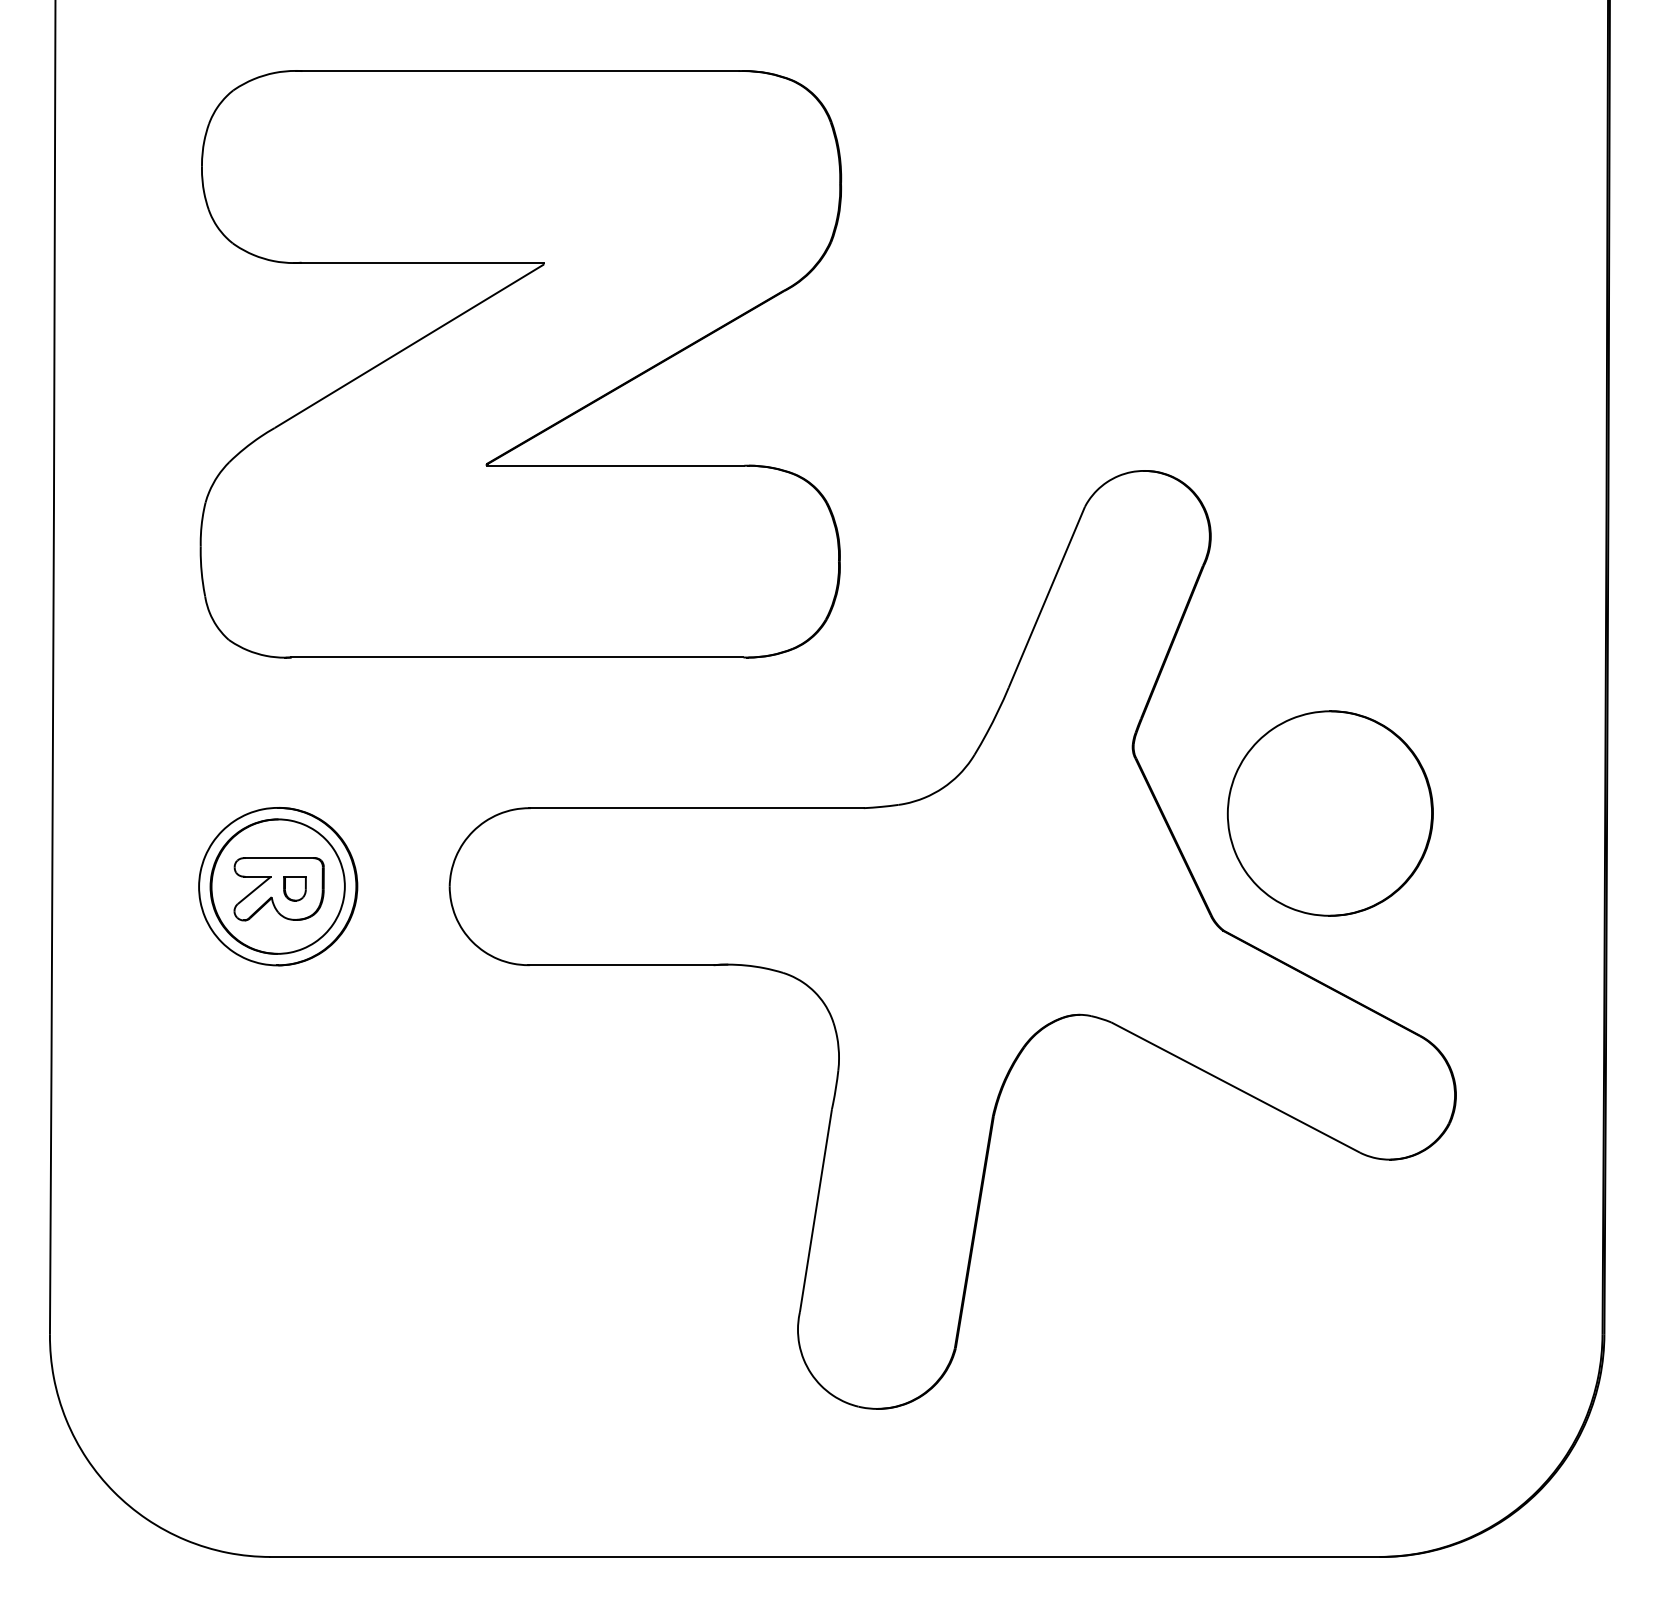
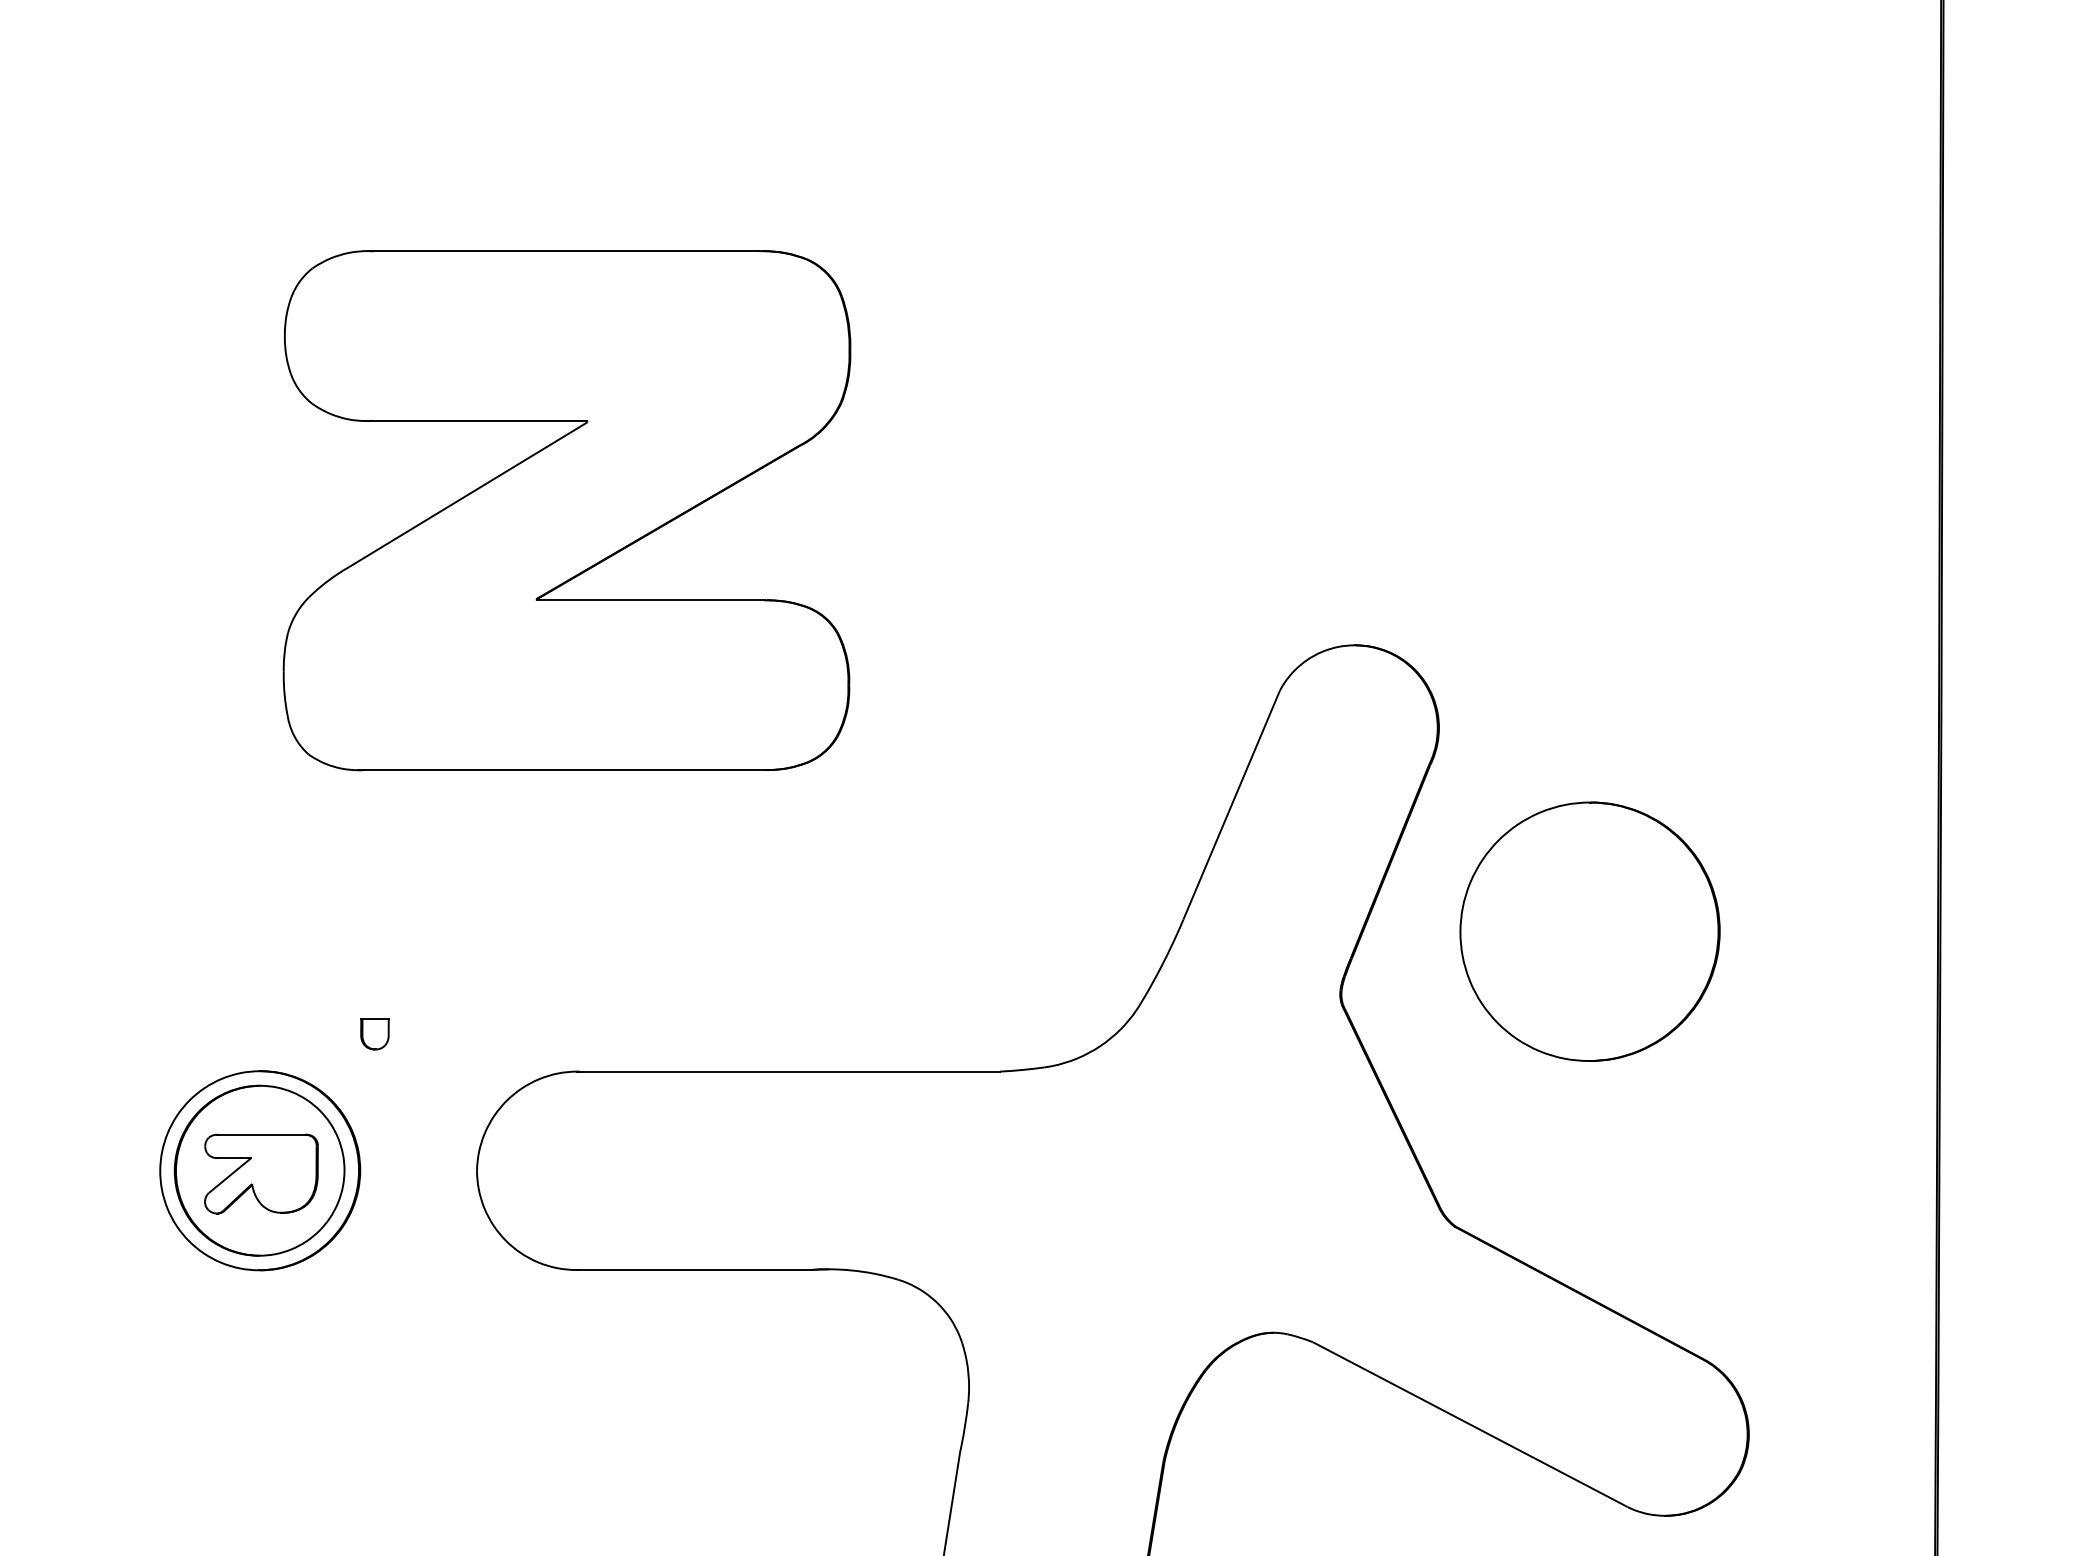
part: (520, 364) -> (566, 510), size x0.7
part: (1329, 813) -> (1588, 931), moved
part: (294, 888) -> (374, 1034), moved

